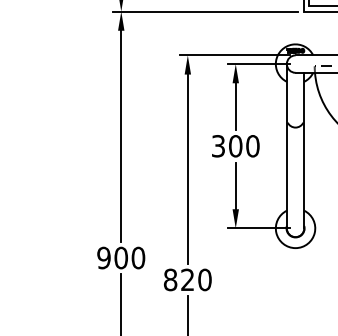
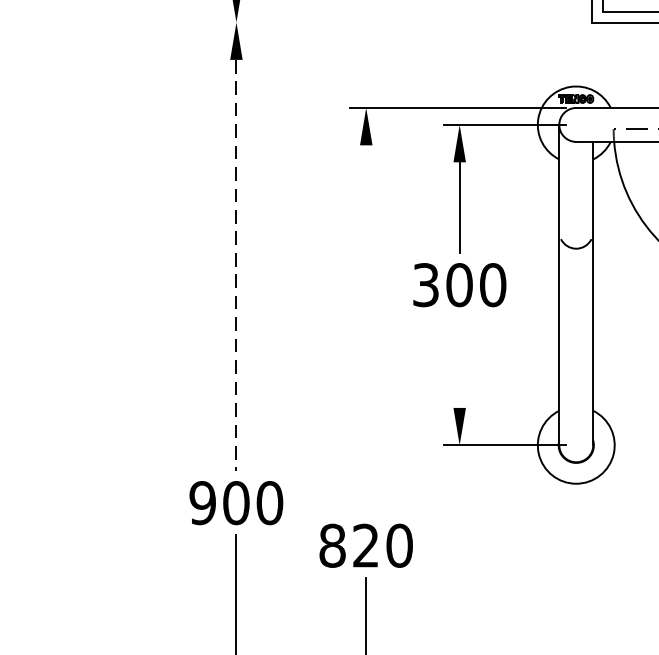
line: (205, 11) -> (400, 22), removed
line: (121, 136) -> (236, 266), solid -> dashed
line: (187, 168) -> (365, 328), removed
line: (235, 185) -> (459, 361), removed

